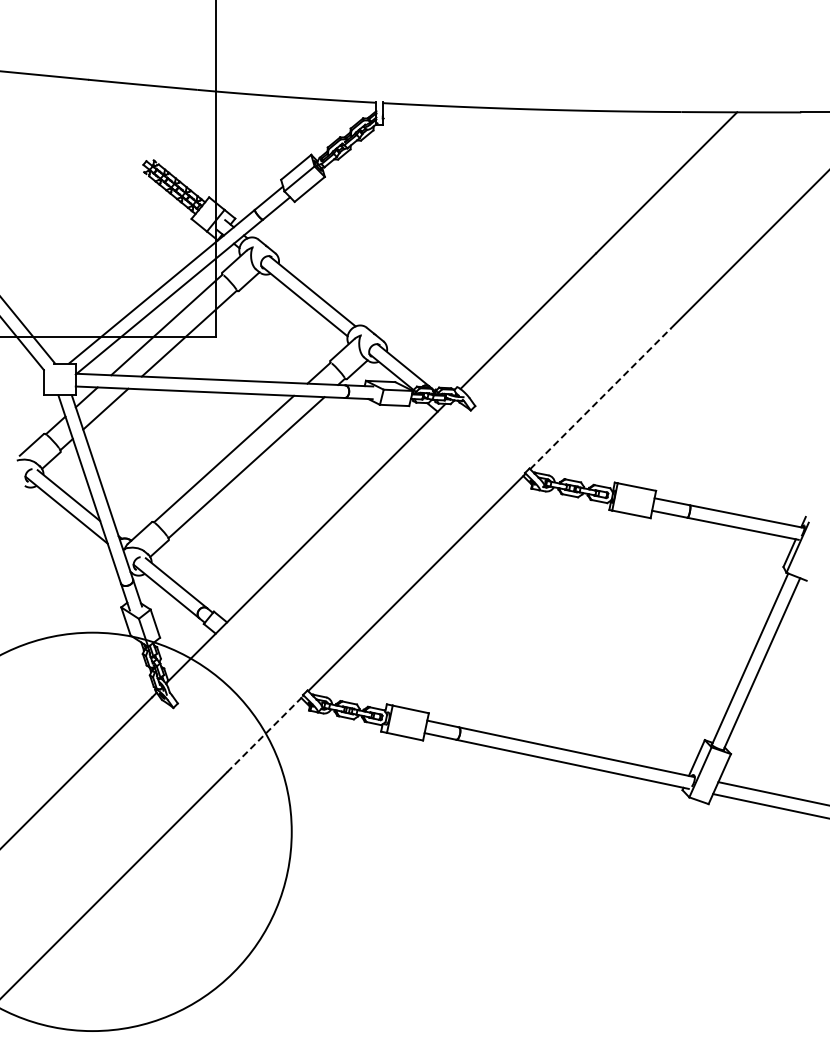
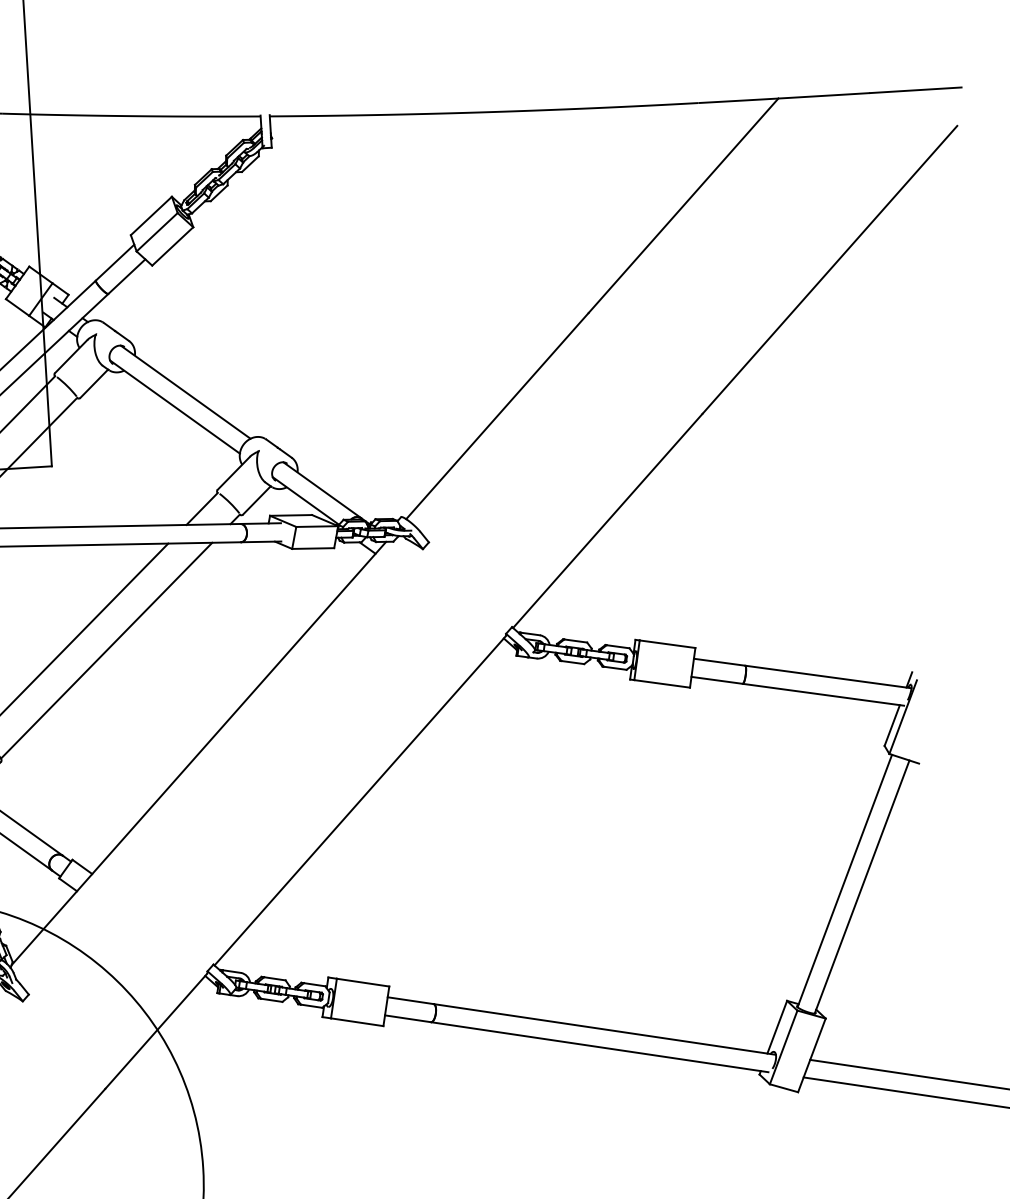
line: (600, 398) -> (607, 520), dashed -> solid
line: (265, 734) -> (157, 1031), dashed -> solid

